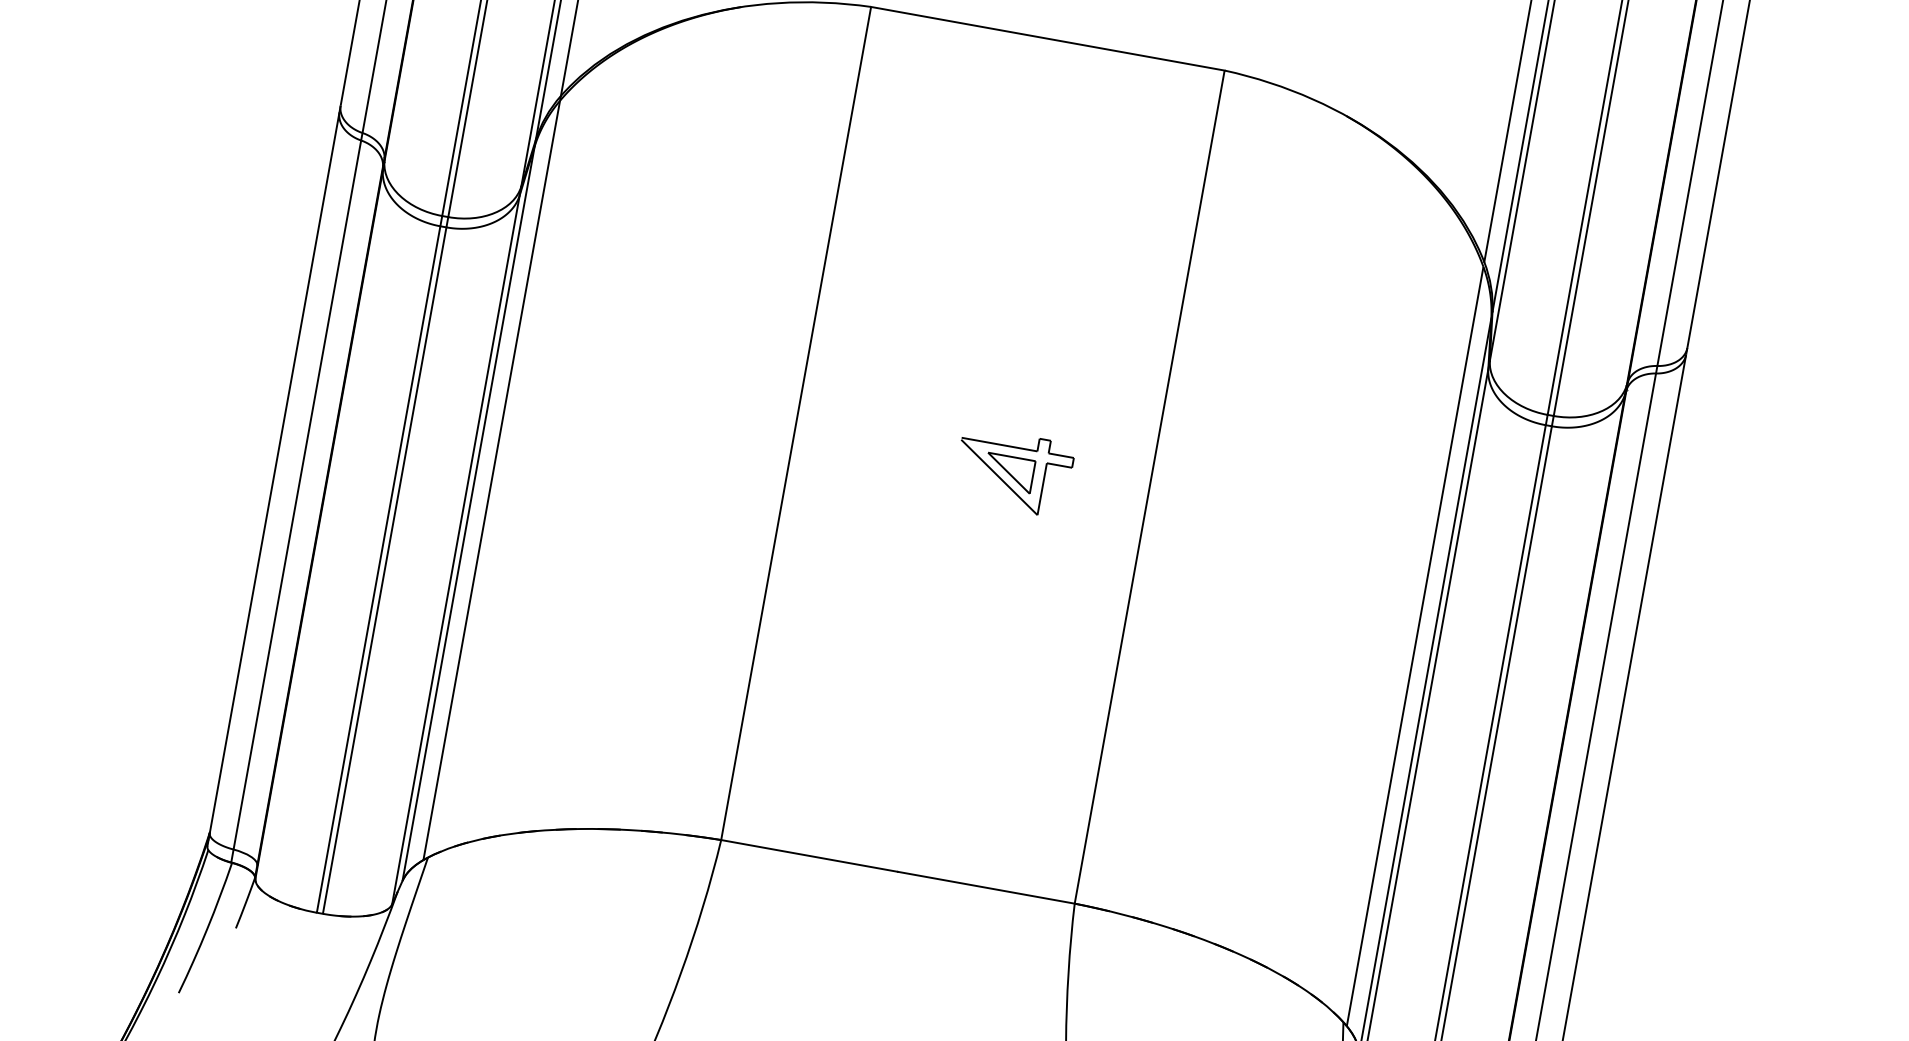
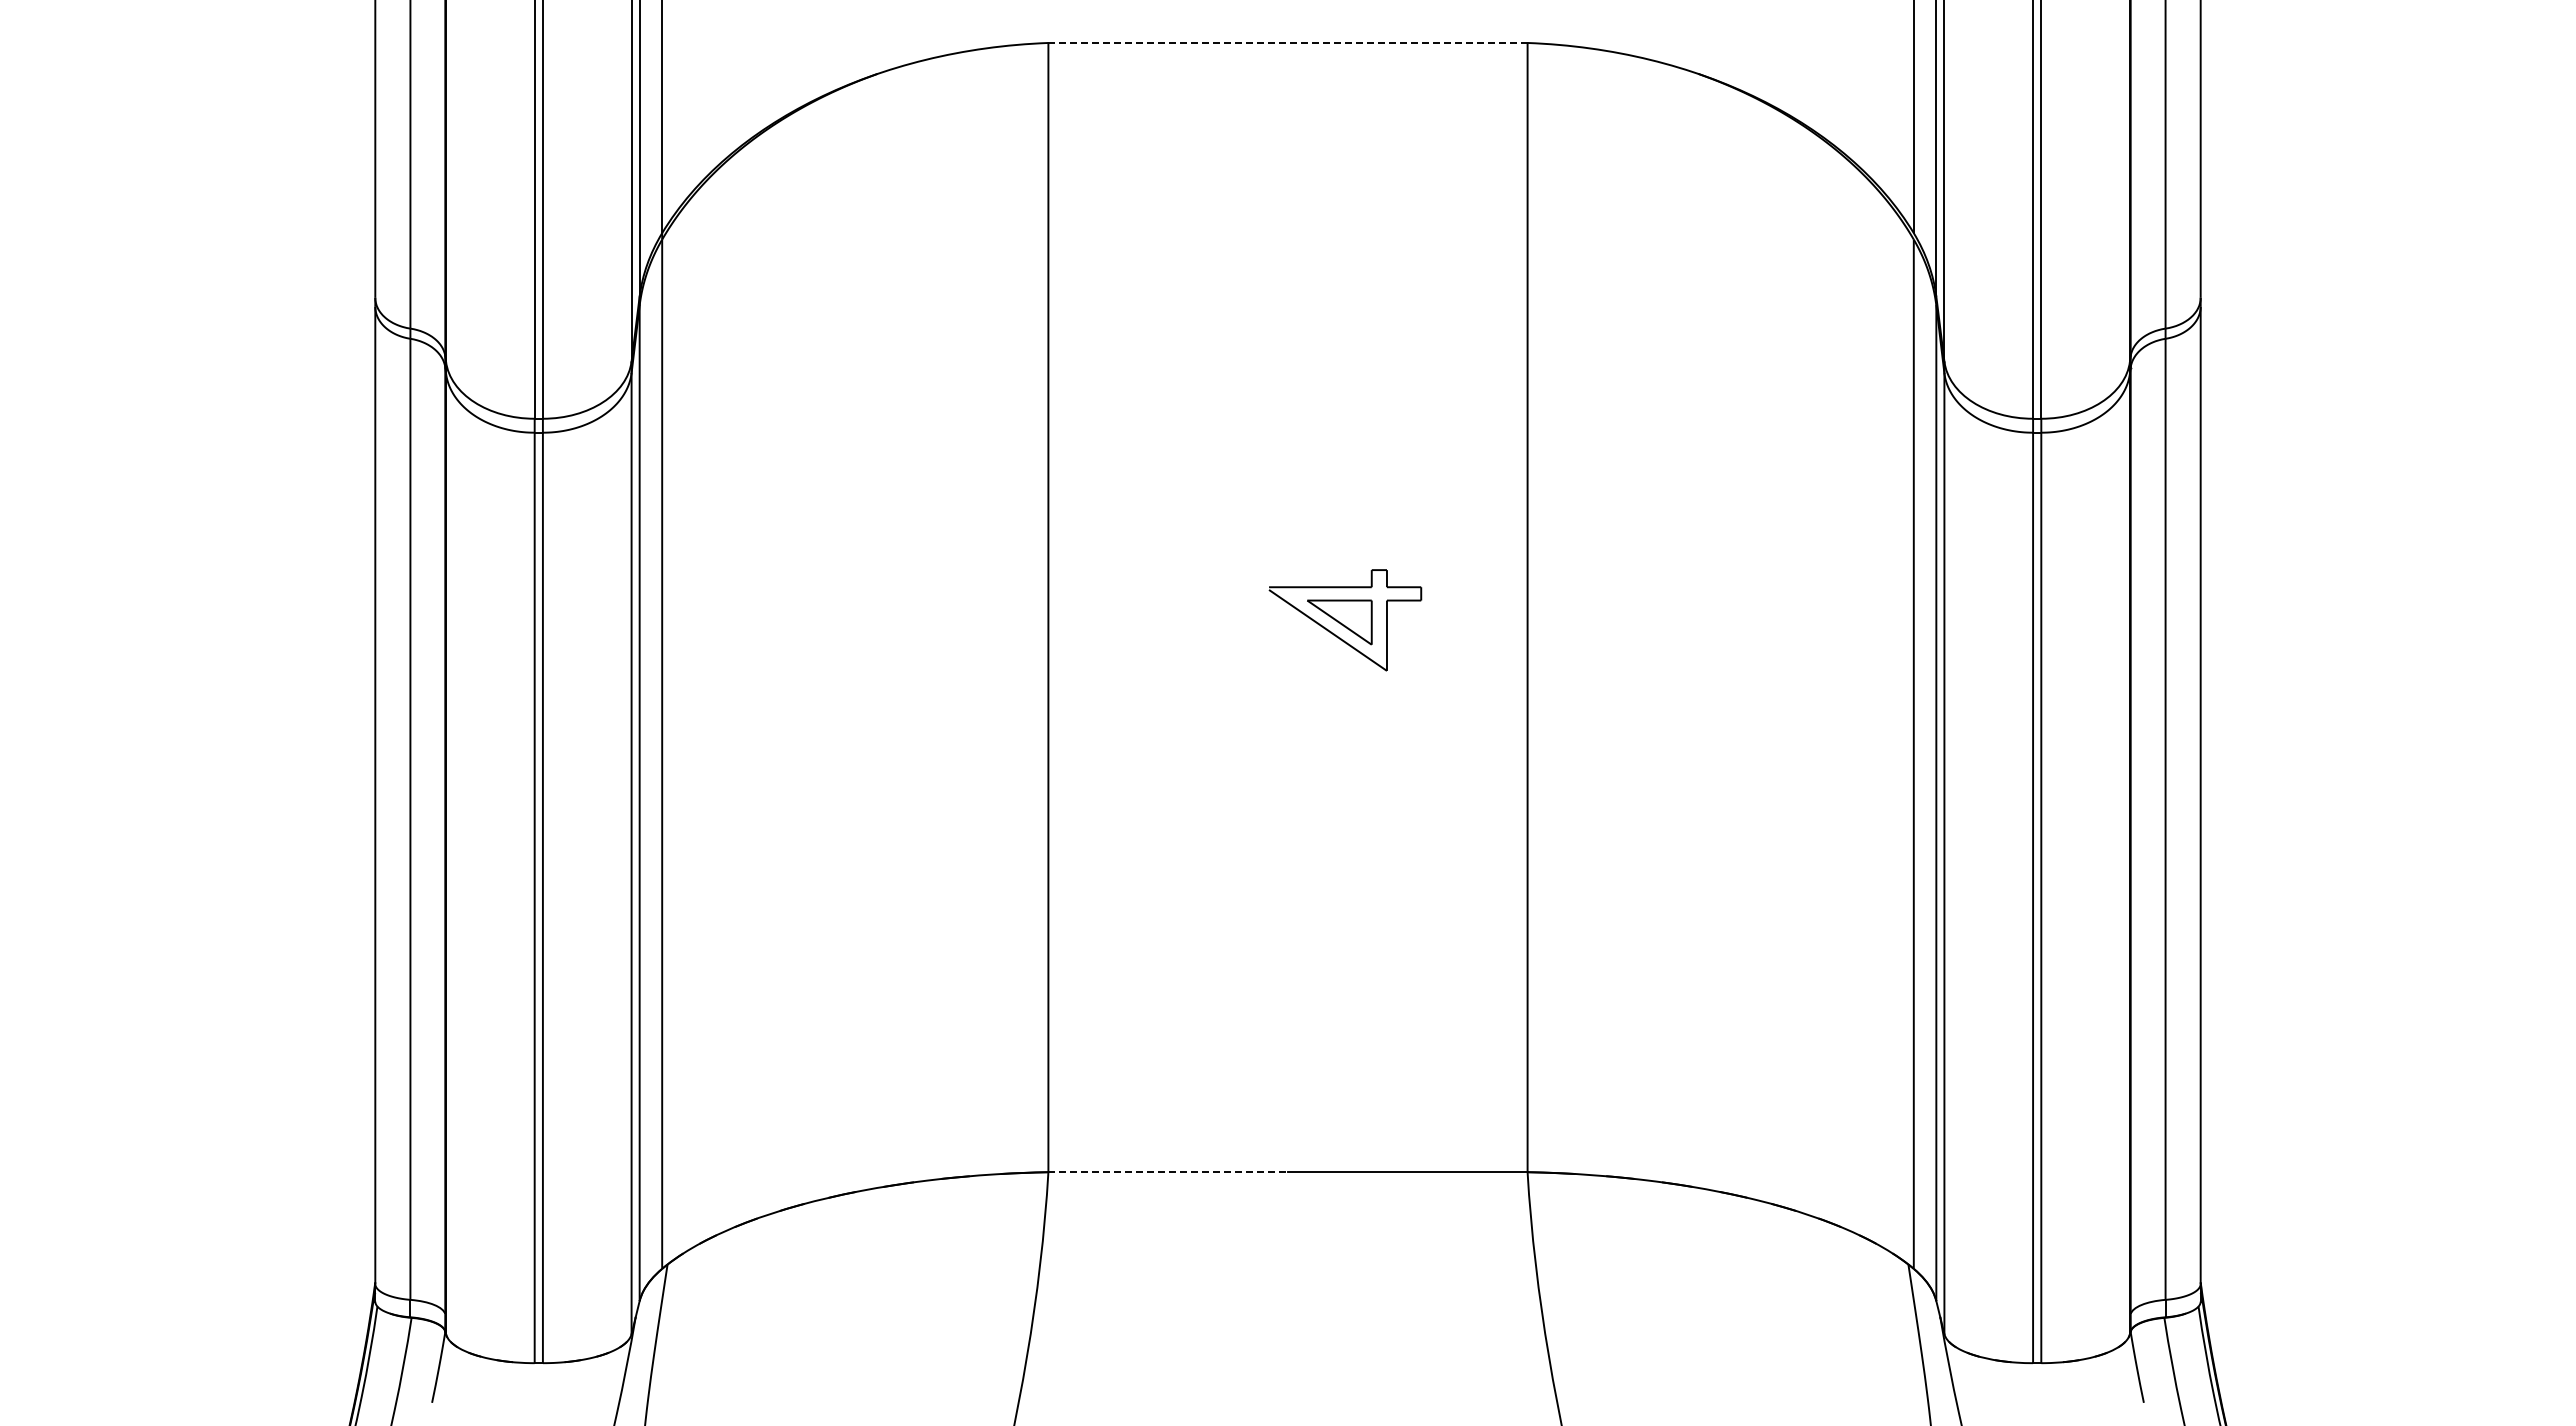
line: (1048, 38) -> (1288, 42), solid -> dashed
line: (809, 856) -> (1168, 1172), solid -> dashed

